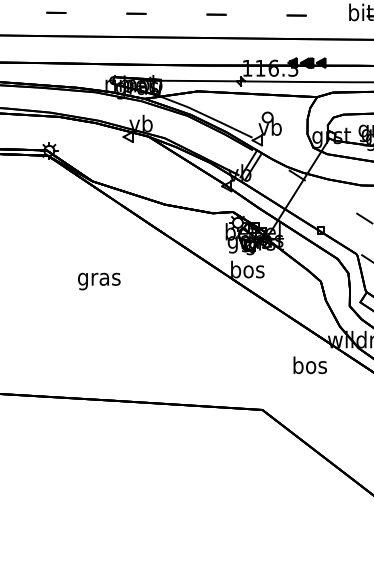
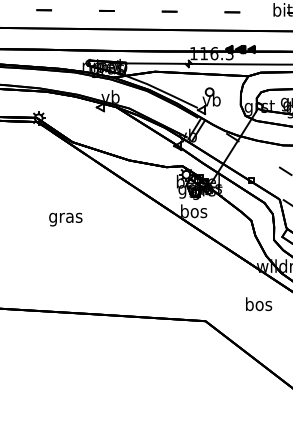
text: (98, 281) -> (65, 219), moved
text: (310, 365) -> (259, 304), moved

